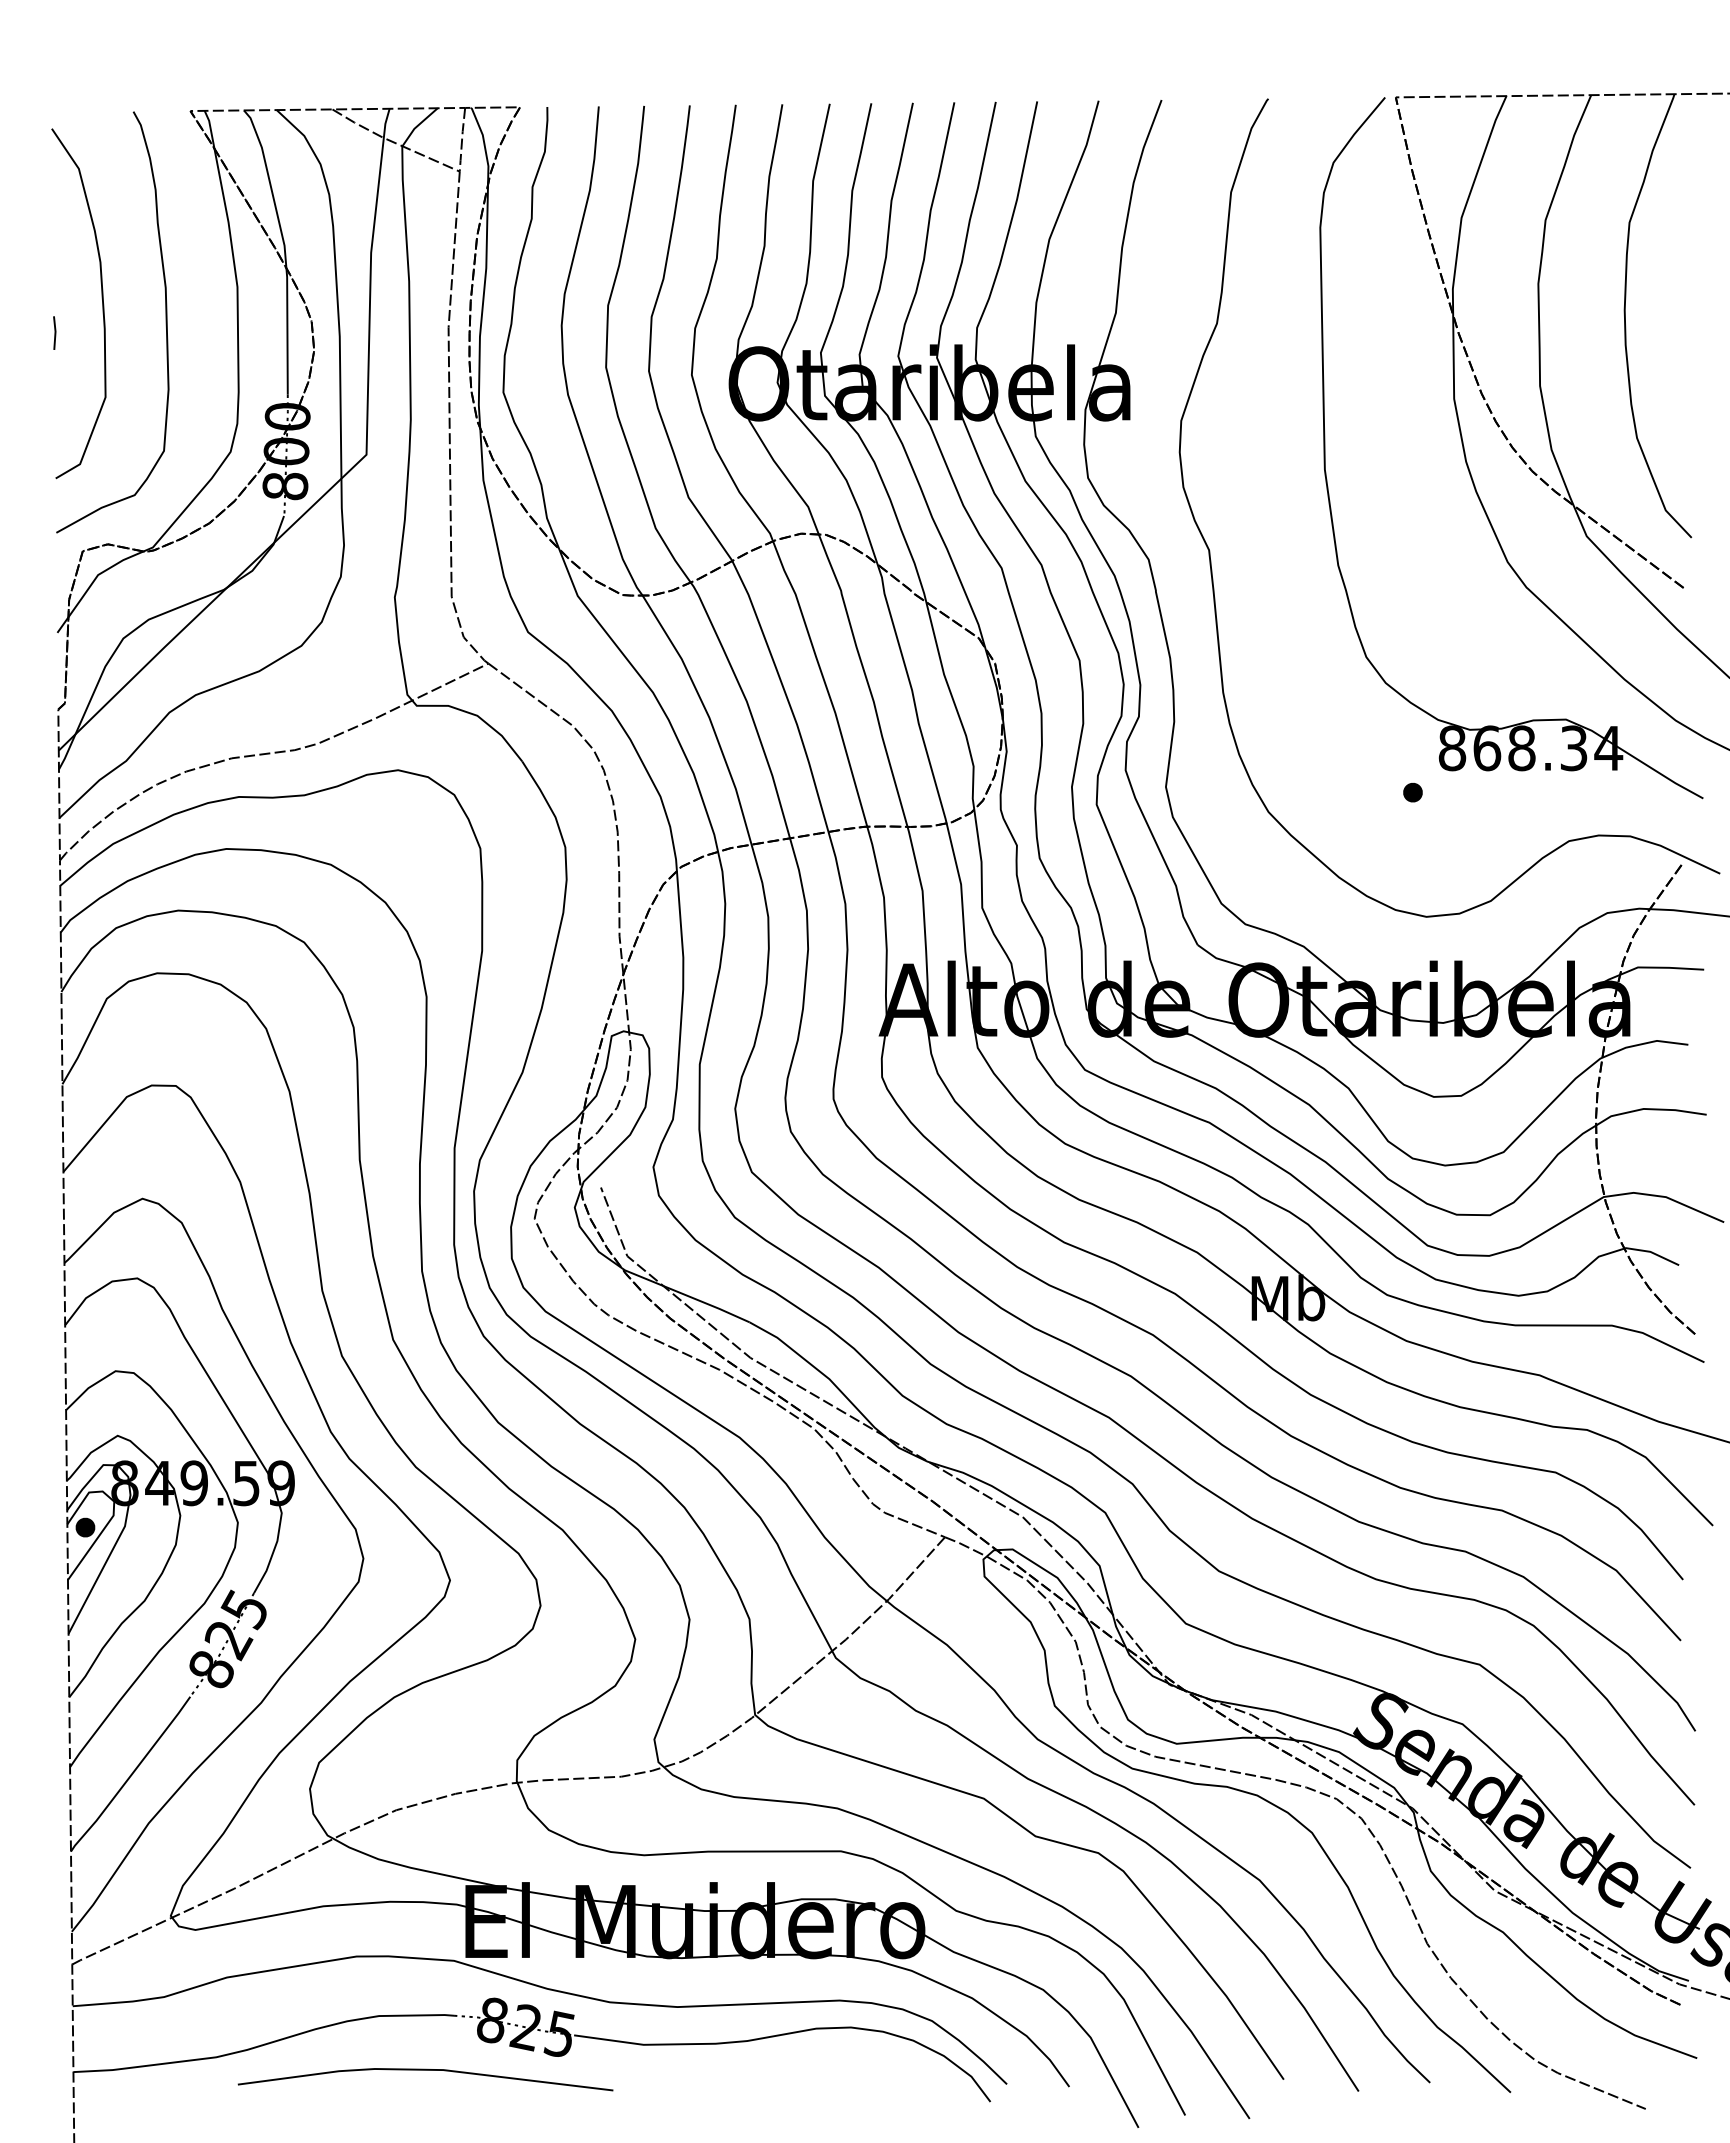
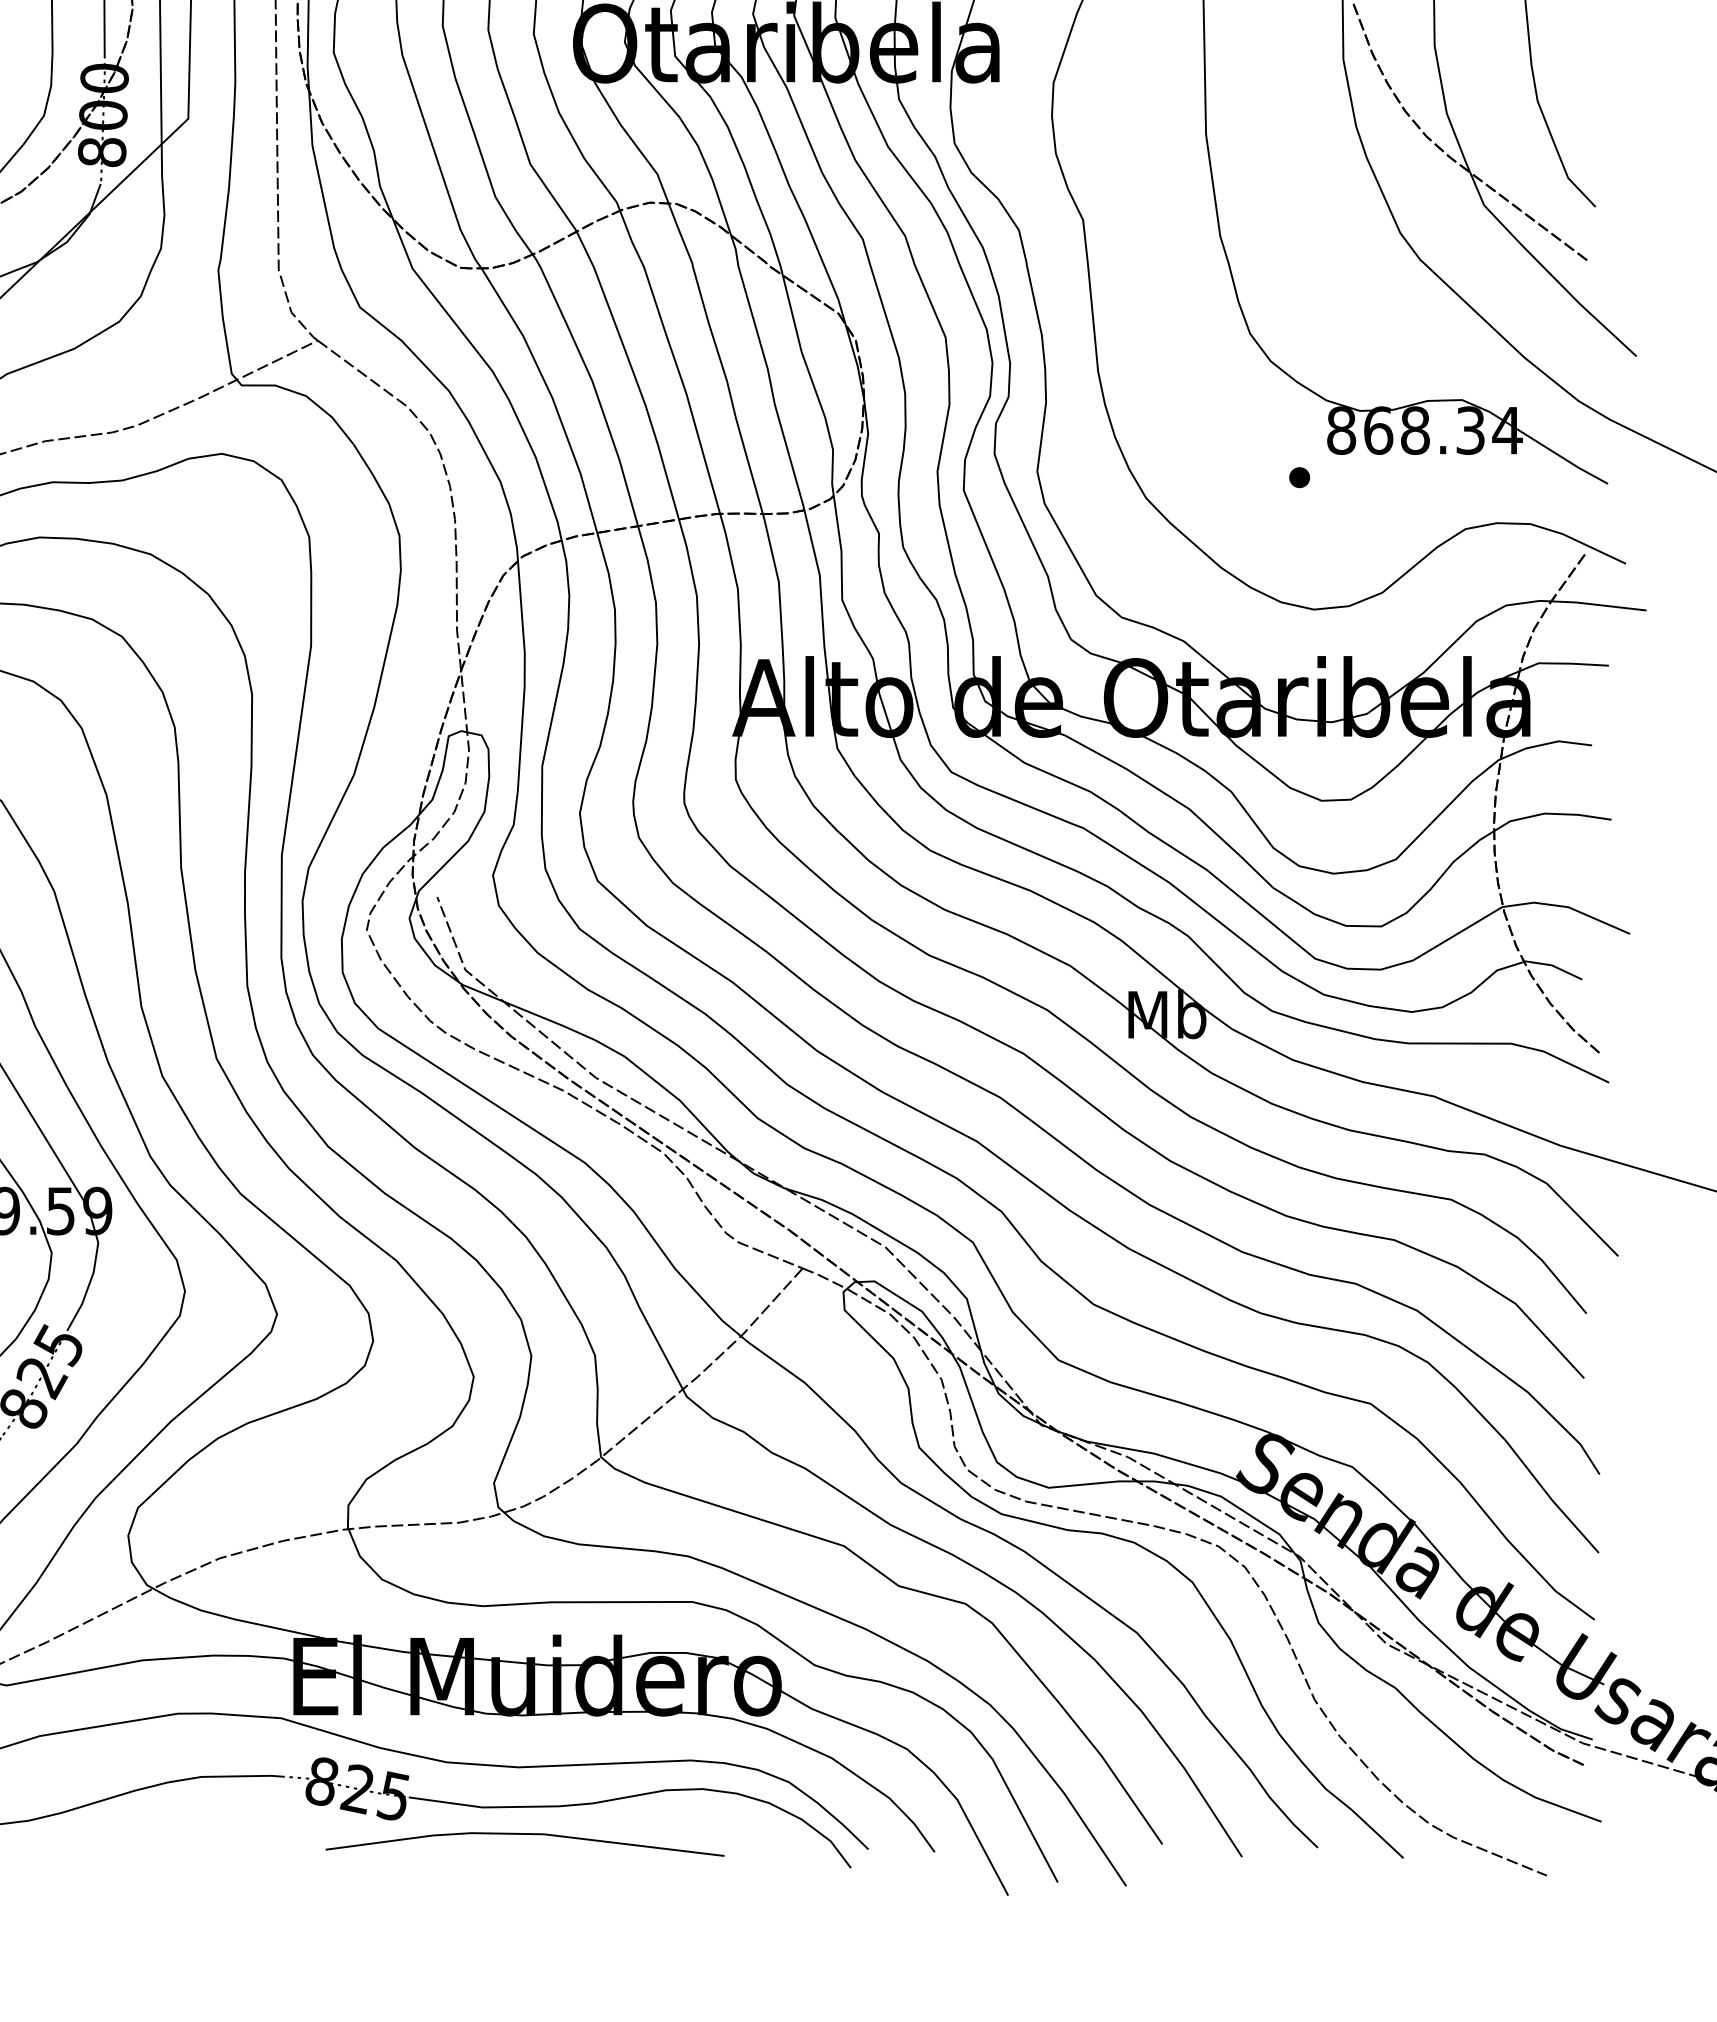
line: (425, 2070) -> (524, 1834), moved

